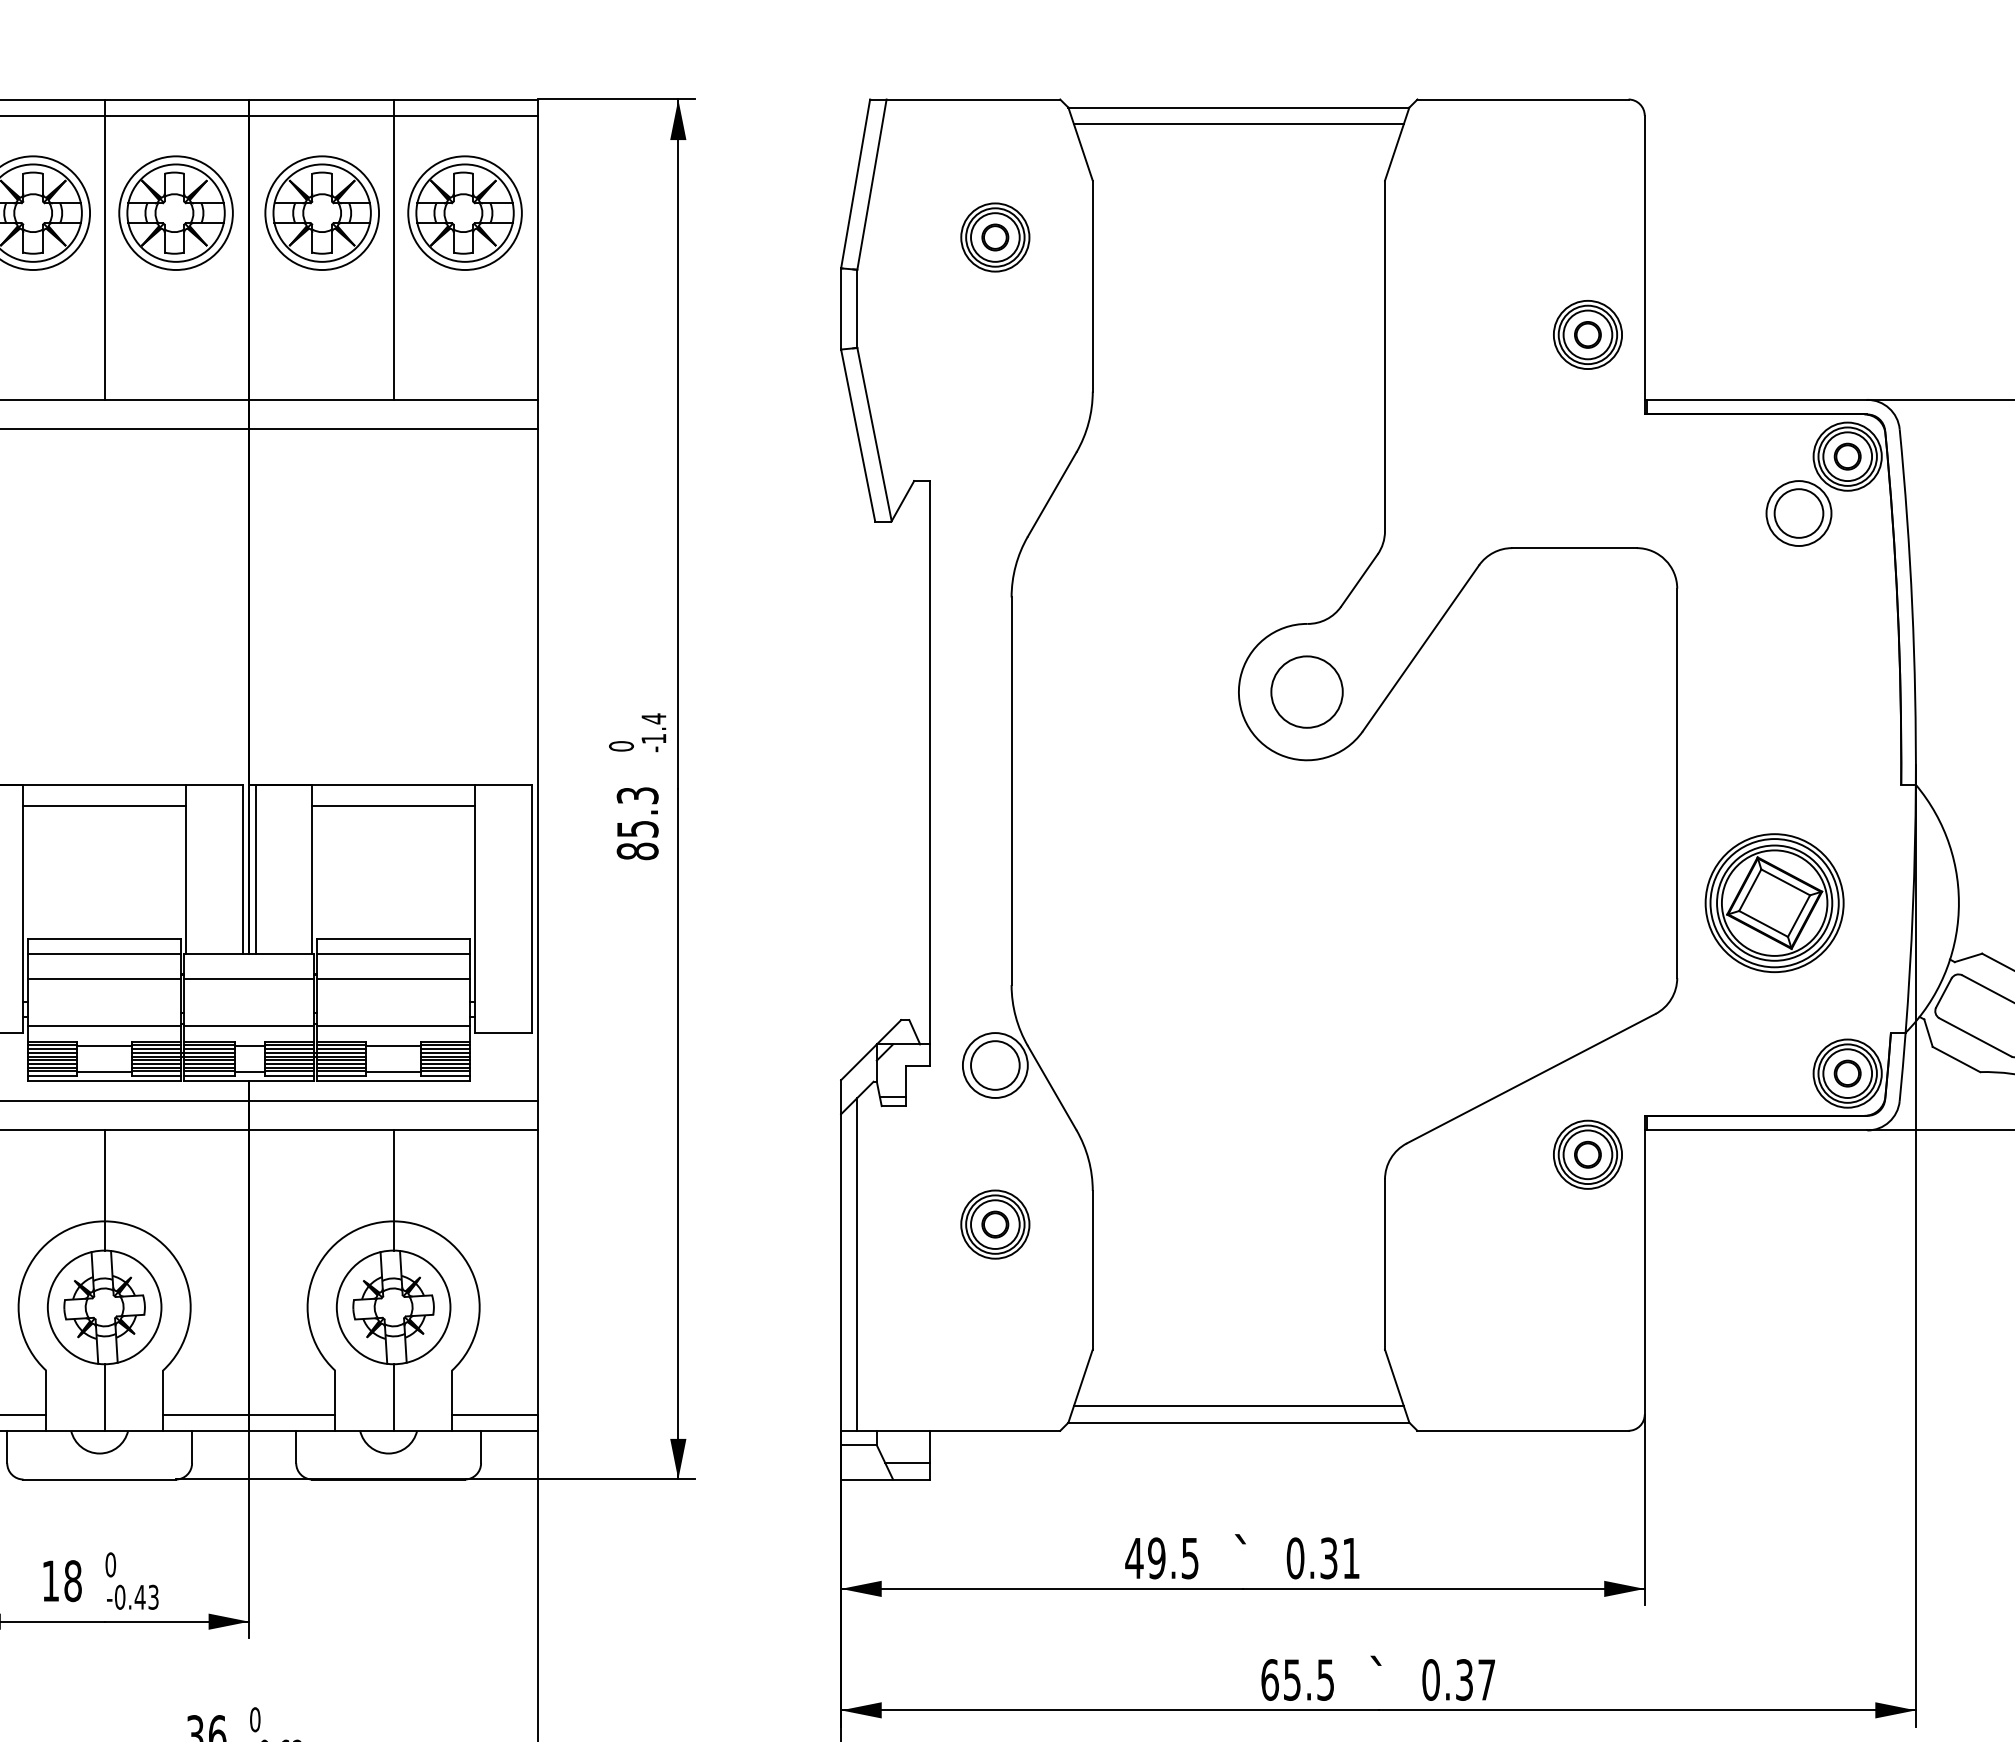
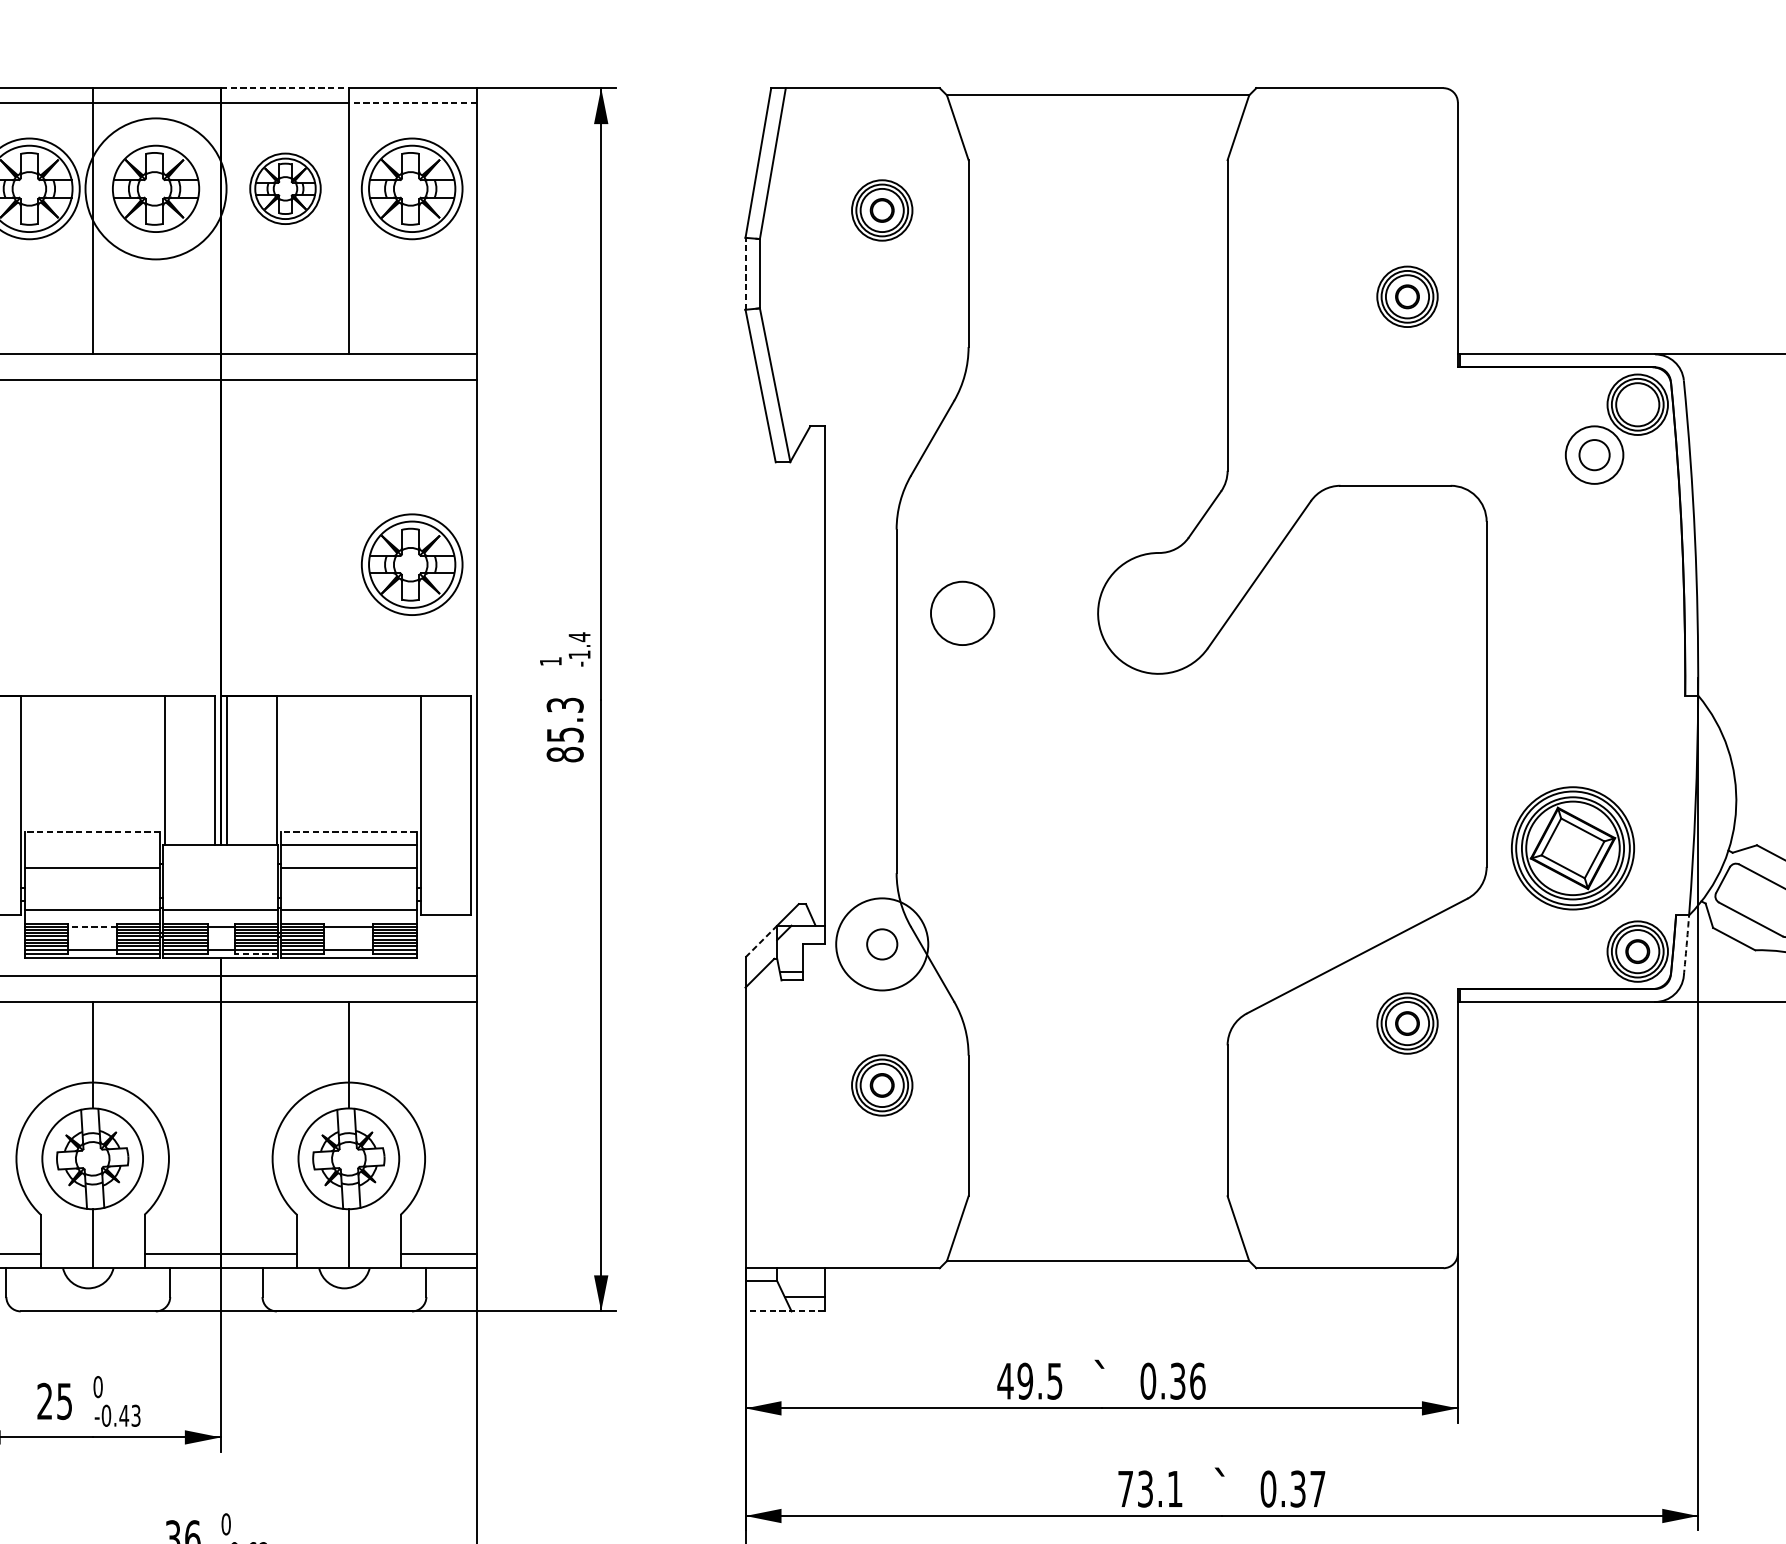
line: (321, 99) -> (284, 88), solid -> dashed
line: (465, 115) -> (412, 102), solid -> dashed
line: (1238, 123) -> (1097, 109), removed
part: (321, 212) -> (284, 188), size x0.7
circle: (175, 213) -> (155, 189), size x1.4
line: (841, 308) -> (745, 273), solid -> dashed
part: (1847, 456) -> (1637, 404), removed
circle: (1798, 513) -> (1594, 455), size x0.7
part: (464, 636) -> (411, 564), added
circle: (1306, 691) -> (962, 612), moved
text: (621, 746) -> (550, 661), 0 -> 1
line: (104, 805) -> (92, 713), removed
line: (393, 805) -> (348, 713), removed
part: (1774, 903) -> (1572, 848), moved
line: (104, 938) -> (92, 831), solid -> dashed
line: (393, 938) -> (348, 831), solid -> dashed
line: (104, 953) -> (92, 845), removed
line: (249, 978) -> (221, 867), removed
line: (104, 1046) -> (92, 927), solid -> dashed
line: (859, 1061) -> (761, 940), solid -> dashed
circle: (994, 1065) -> (881, 944), size x1.6
circle: (995, 1065) -> (882, 944), size x0.7
arc: (1902, 1066) -> (1686, 945), solid -> dashed
line: (289, 1076) -> (256, 954), solid -> dashed
line: (857, 1263) -> (760, 1119), removed
line: (1238, 1406) -> (1097, 1246), removed
line: (885, 1479) -> (784, 1311), solid -> dashed
text: (1351, 1558) -> (1197, 1381), 0.31 -> 0.36
text: (61, 1581) -> (54, 1401), 18 -> 25
text: (1297, 1679) -> (1150, 1488), 65.5 -> 73.1

